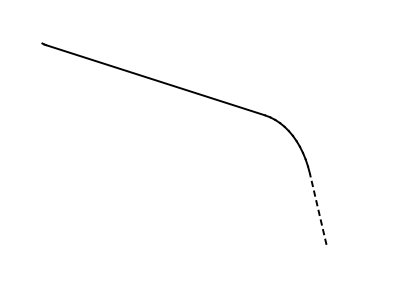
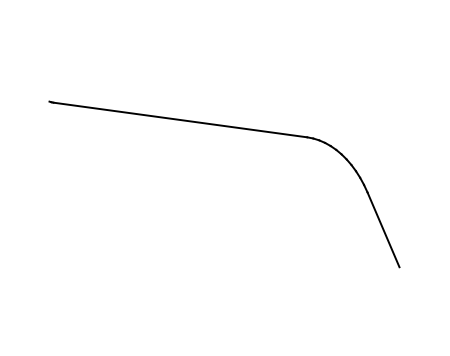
line: (318, 208) -> (383, 229), dashed -> solid

